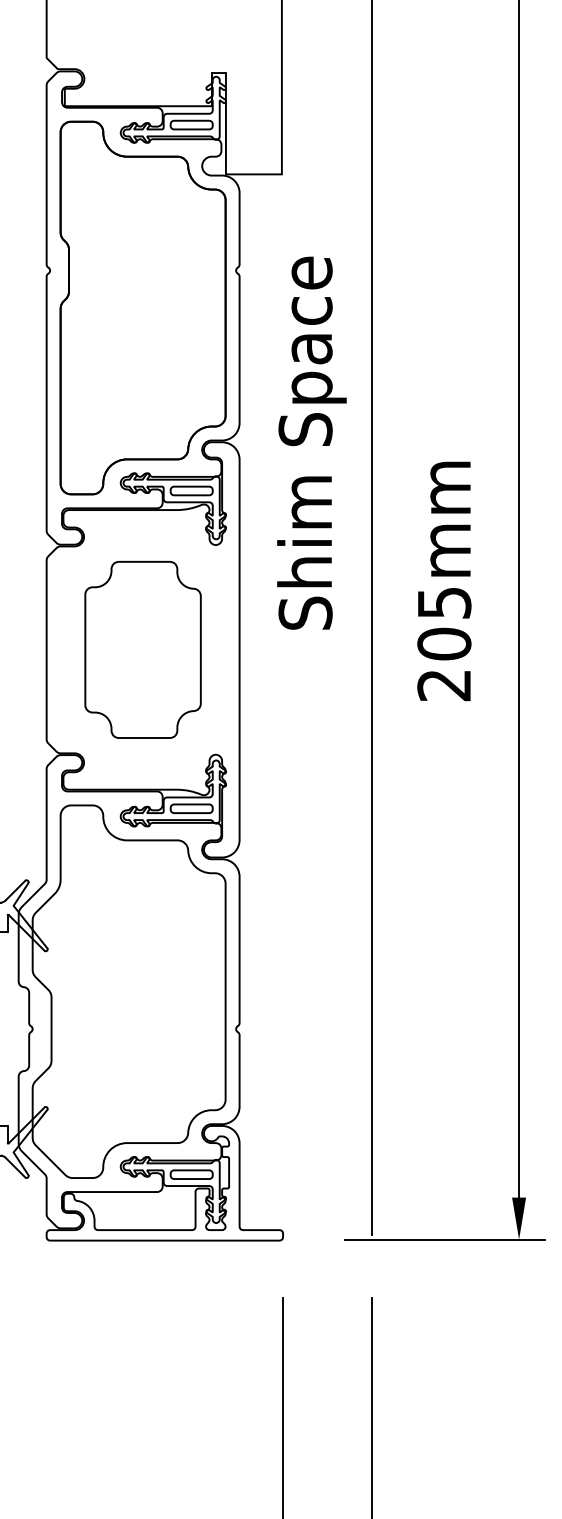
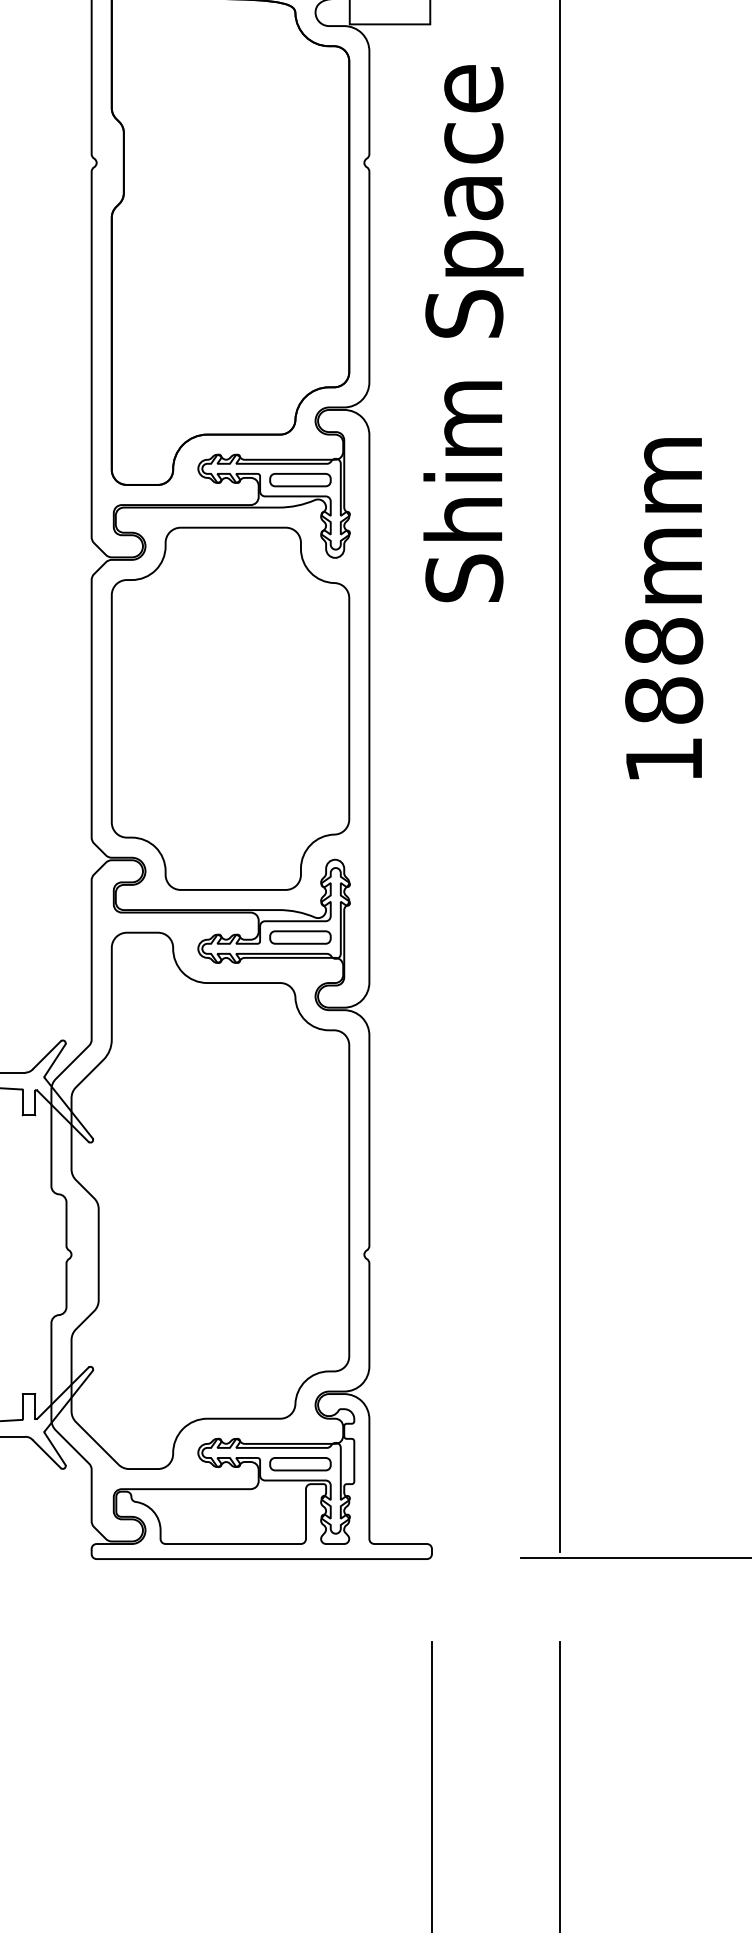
text: (311, 442) -> (472, 332), moved
text: (444, 643) -> (664, 699), 205mm -> 188mm
part: (142, 649) -> (229, 708), size x1.43

